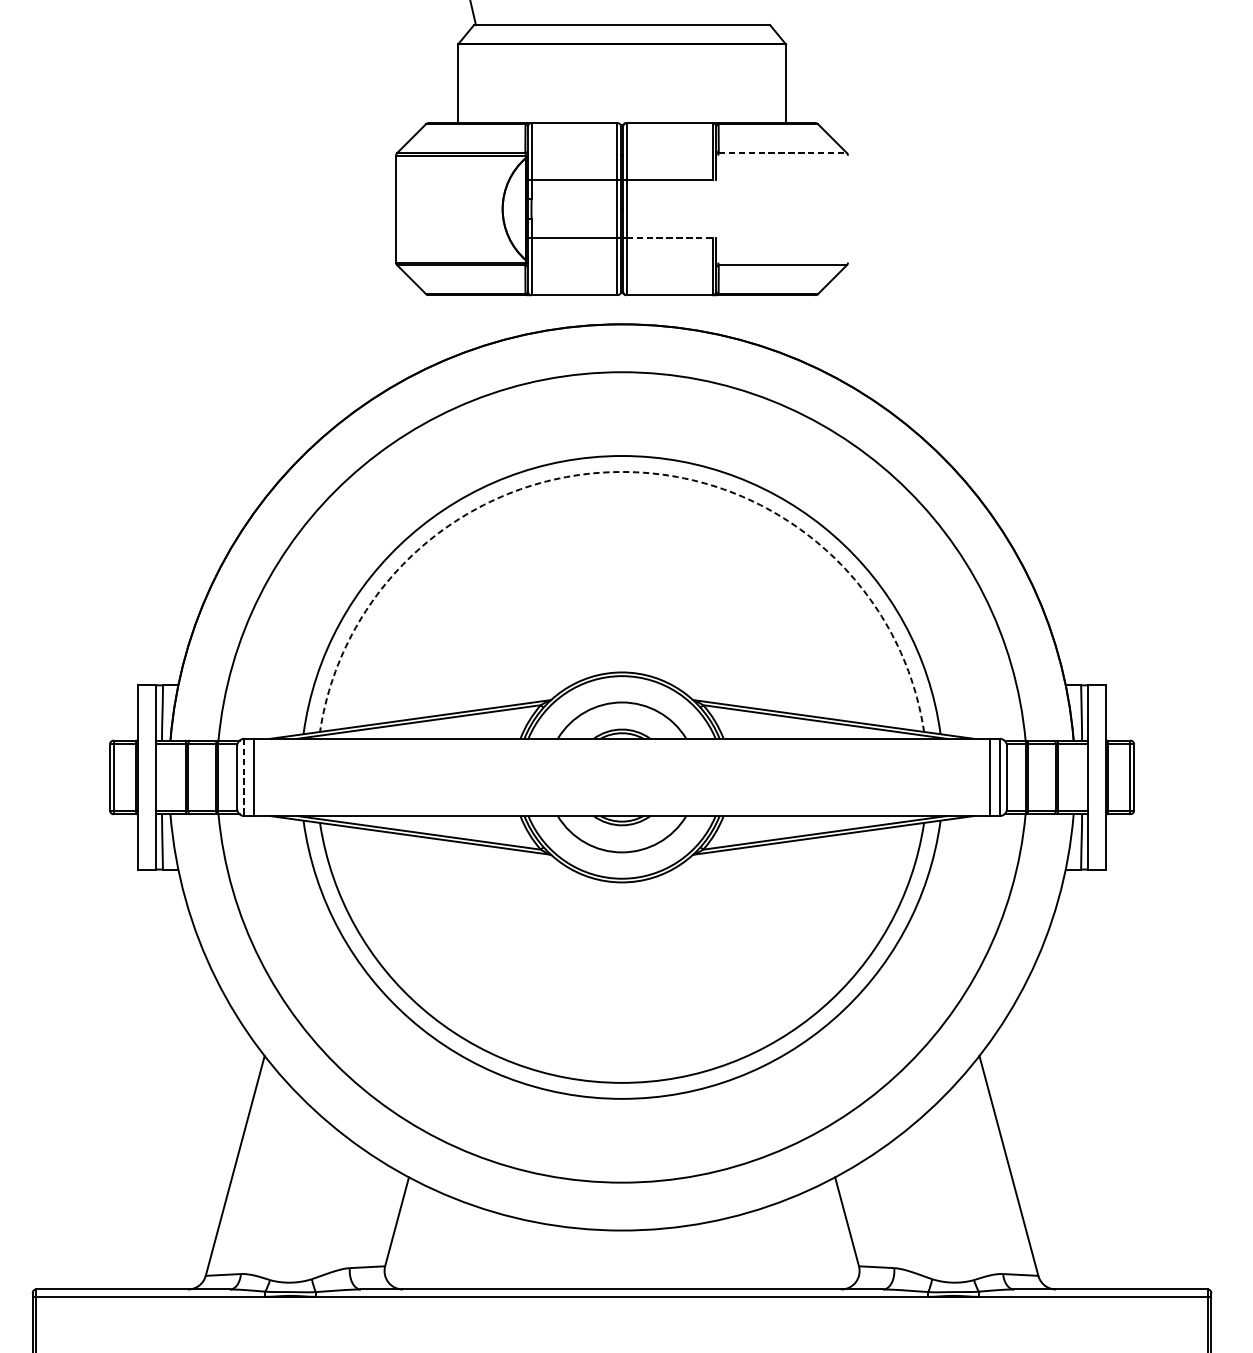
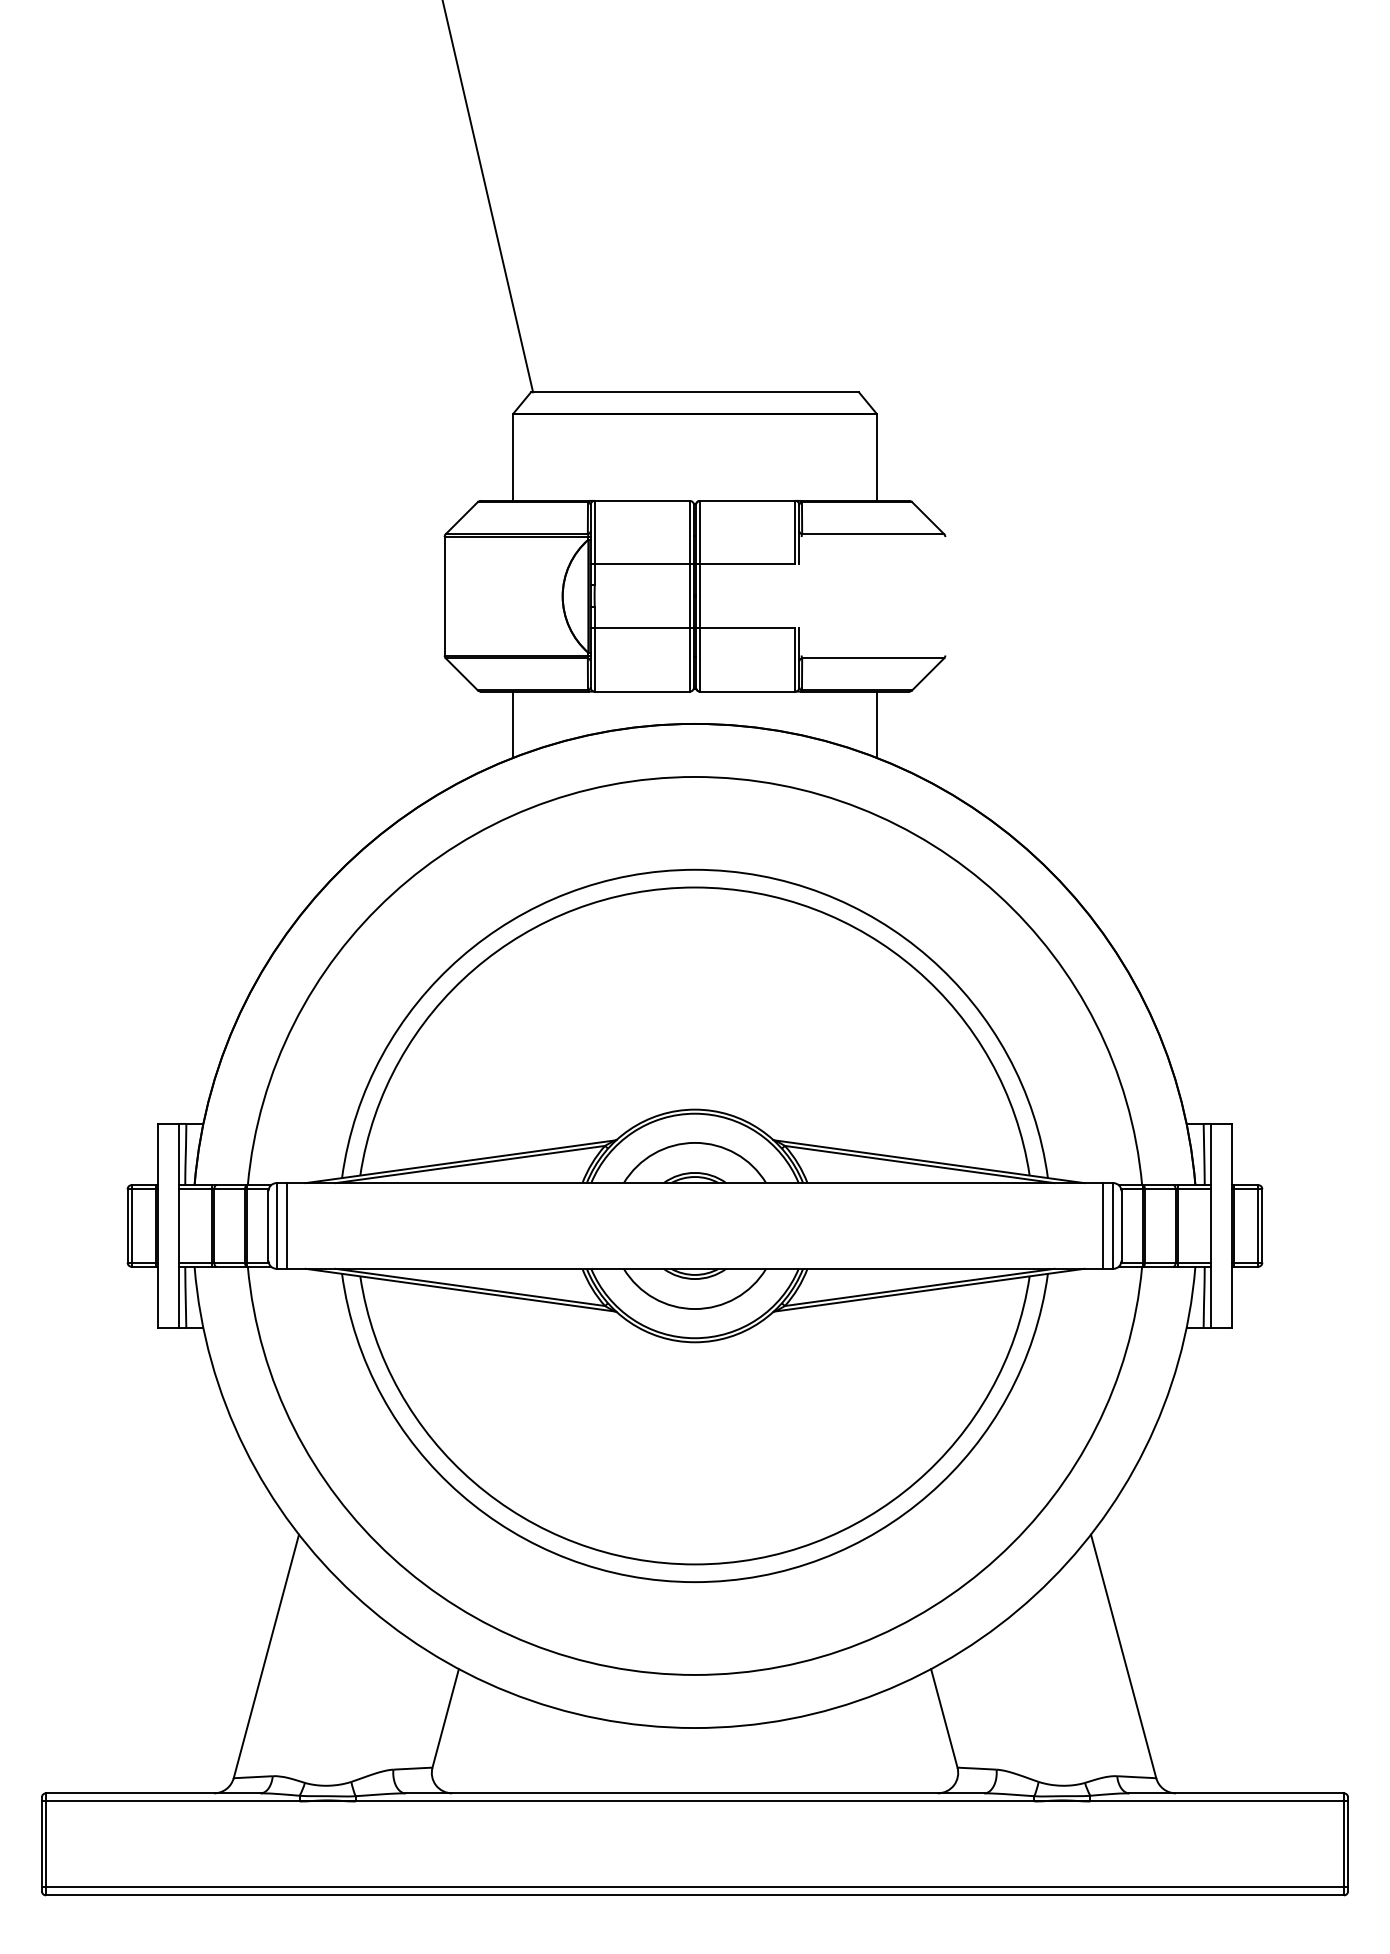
line: (783, 153) -> (873, 534), dashed -> solid
line: (669, 238) -> (747, 628), dashed -> solid
line: (458, 324) -> (513, 724), added
line: (785, 324) -> (876, 724), added
arc: (621, 471) -> (694, 887), dashed -> solid
line: (244, 777) -> (276, 1225), dashed -> solid

